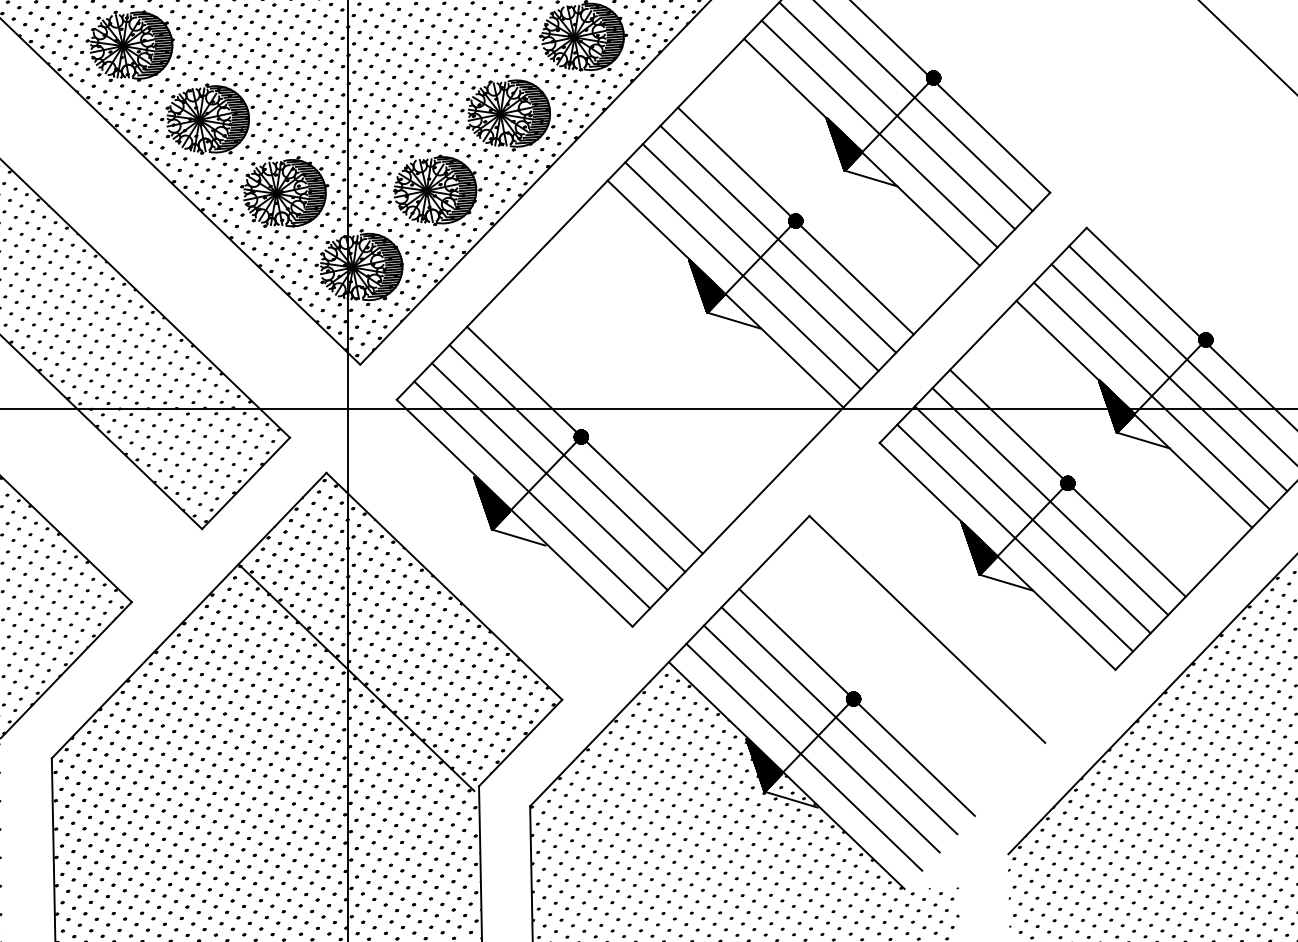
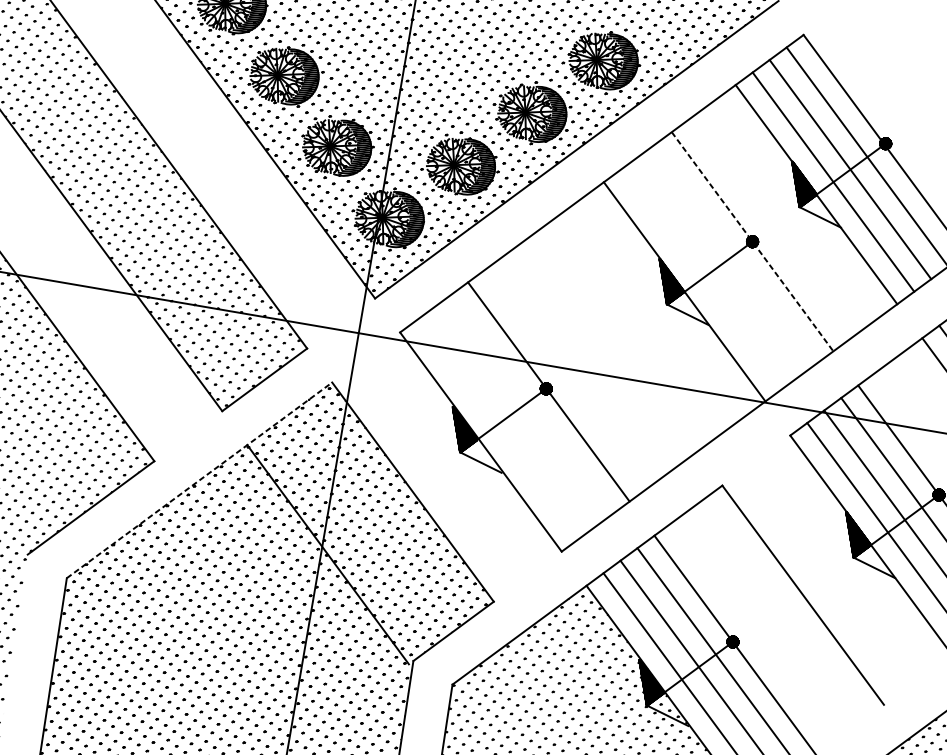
line: (795, 221) -> (752, 242), solid -> dashed
line: (778, 238) -> (735, 253), removed
line: (760, 257) -> (718, 266), removed
line: (743, 275) -> (702, 279), removed
line: (567, 458) -> (531, 404), removed
line: (549, 476) -> (514, 416), removed
line: (532, 494) -> (498, 429), removed
line: (189, 615) -> (199, 480), solid -> dashed

